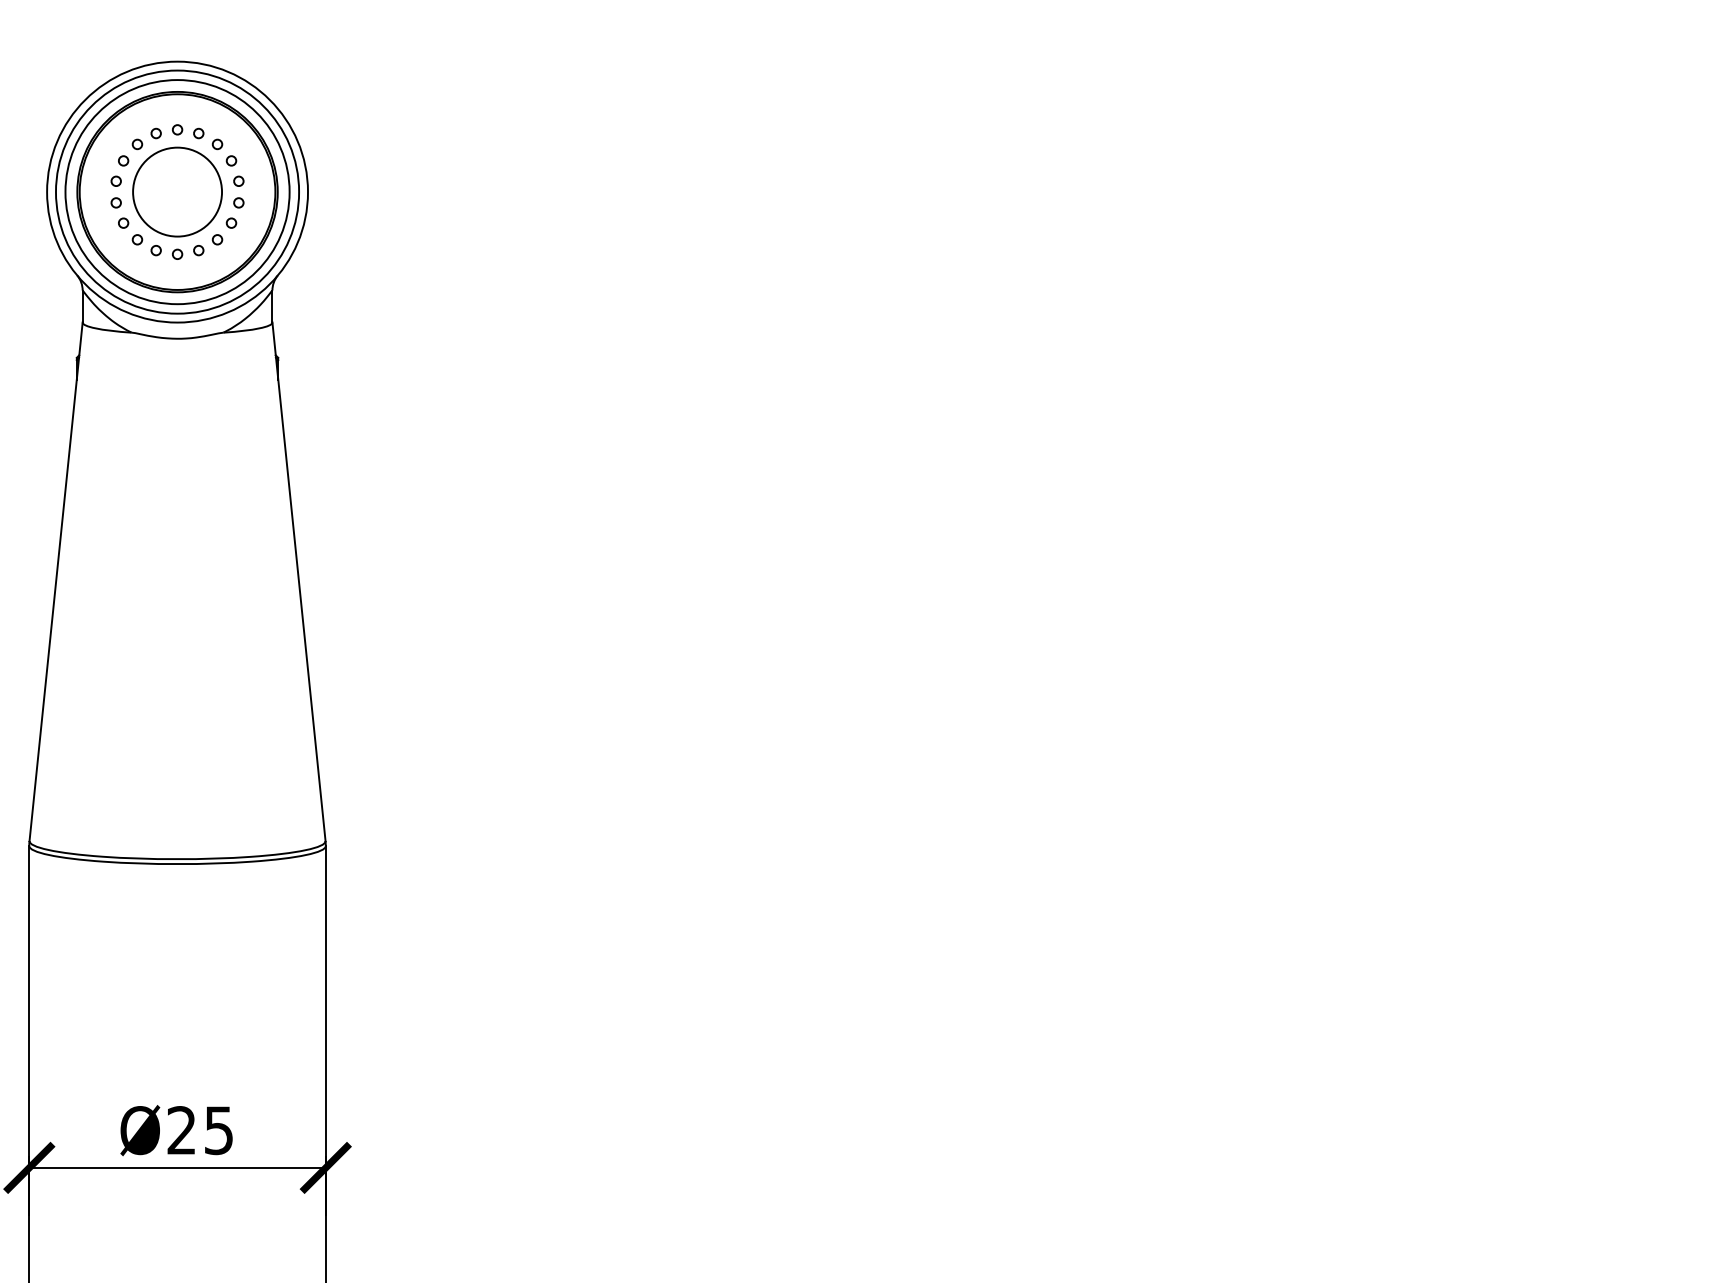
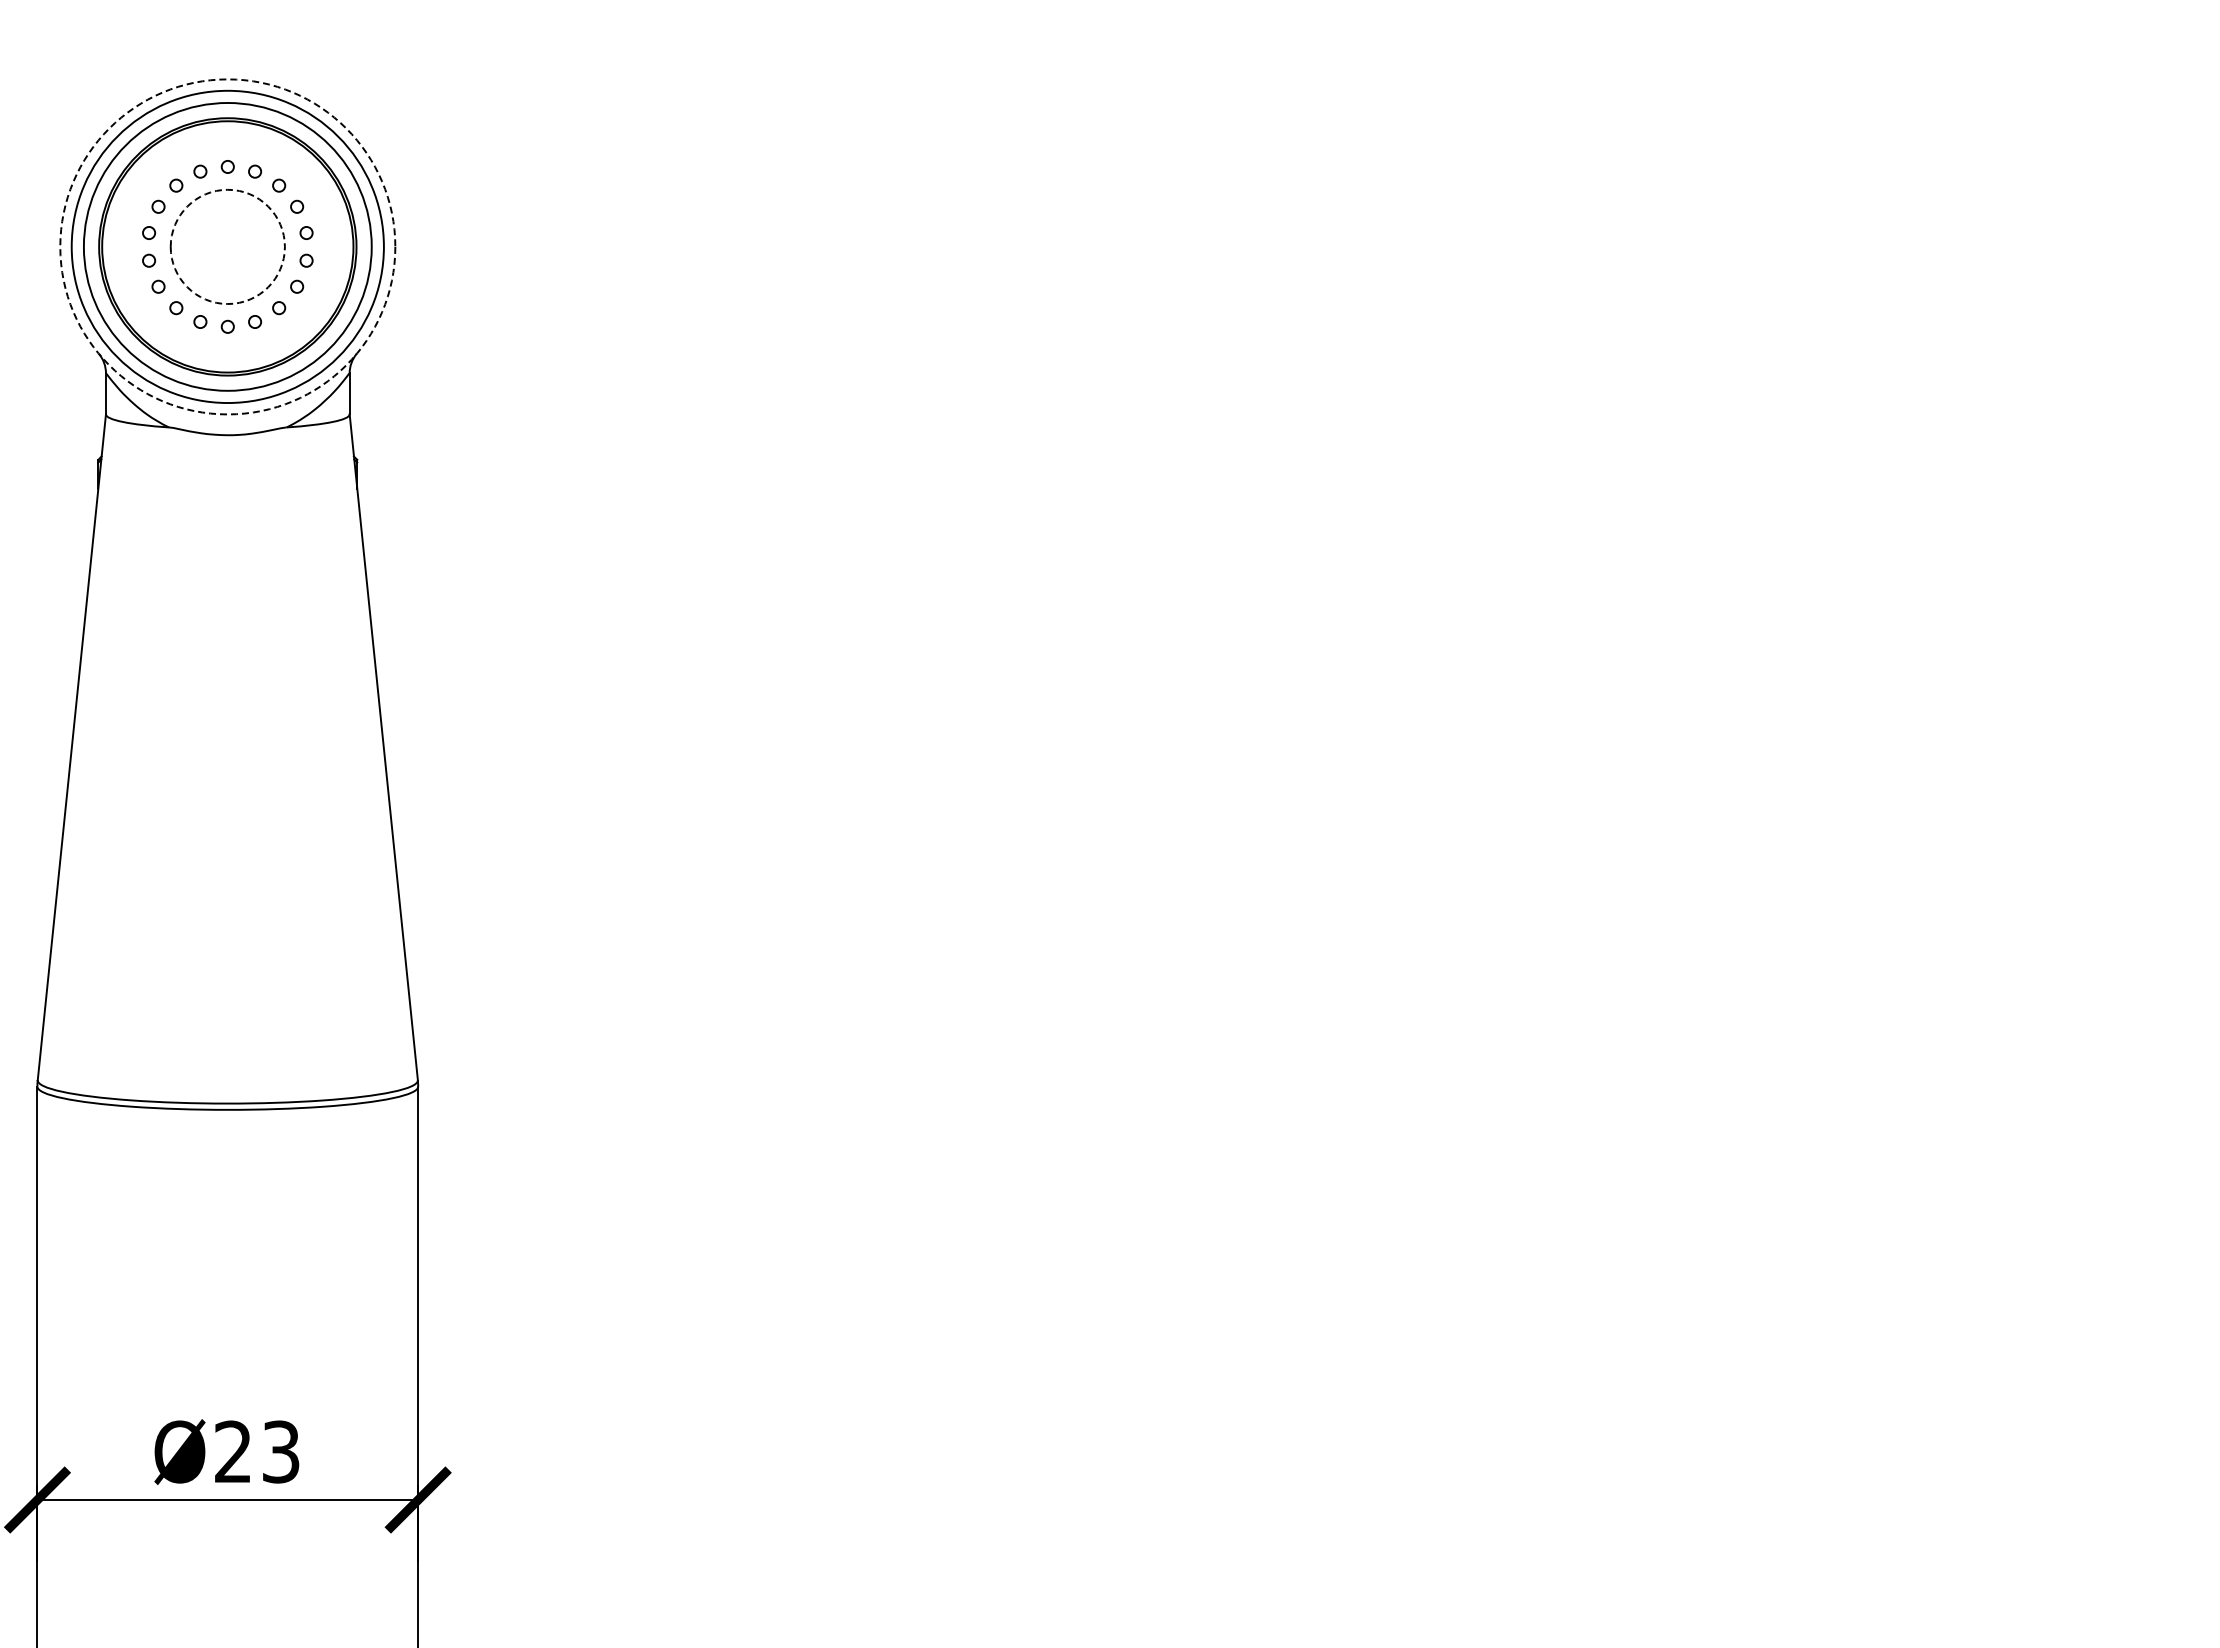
circle: (177, 191) -> (227, 246), solid -> dashed
circle: (177, 191) -> (227, 246), solid -> dashed
text: (219, 1130) -> (281, 1451), Ø25 -> Ø23

